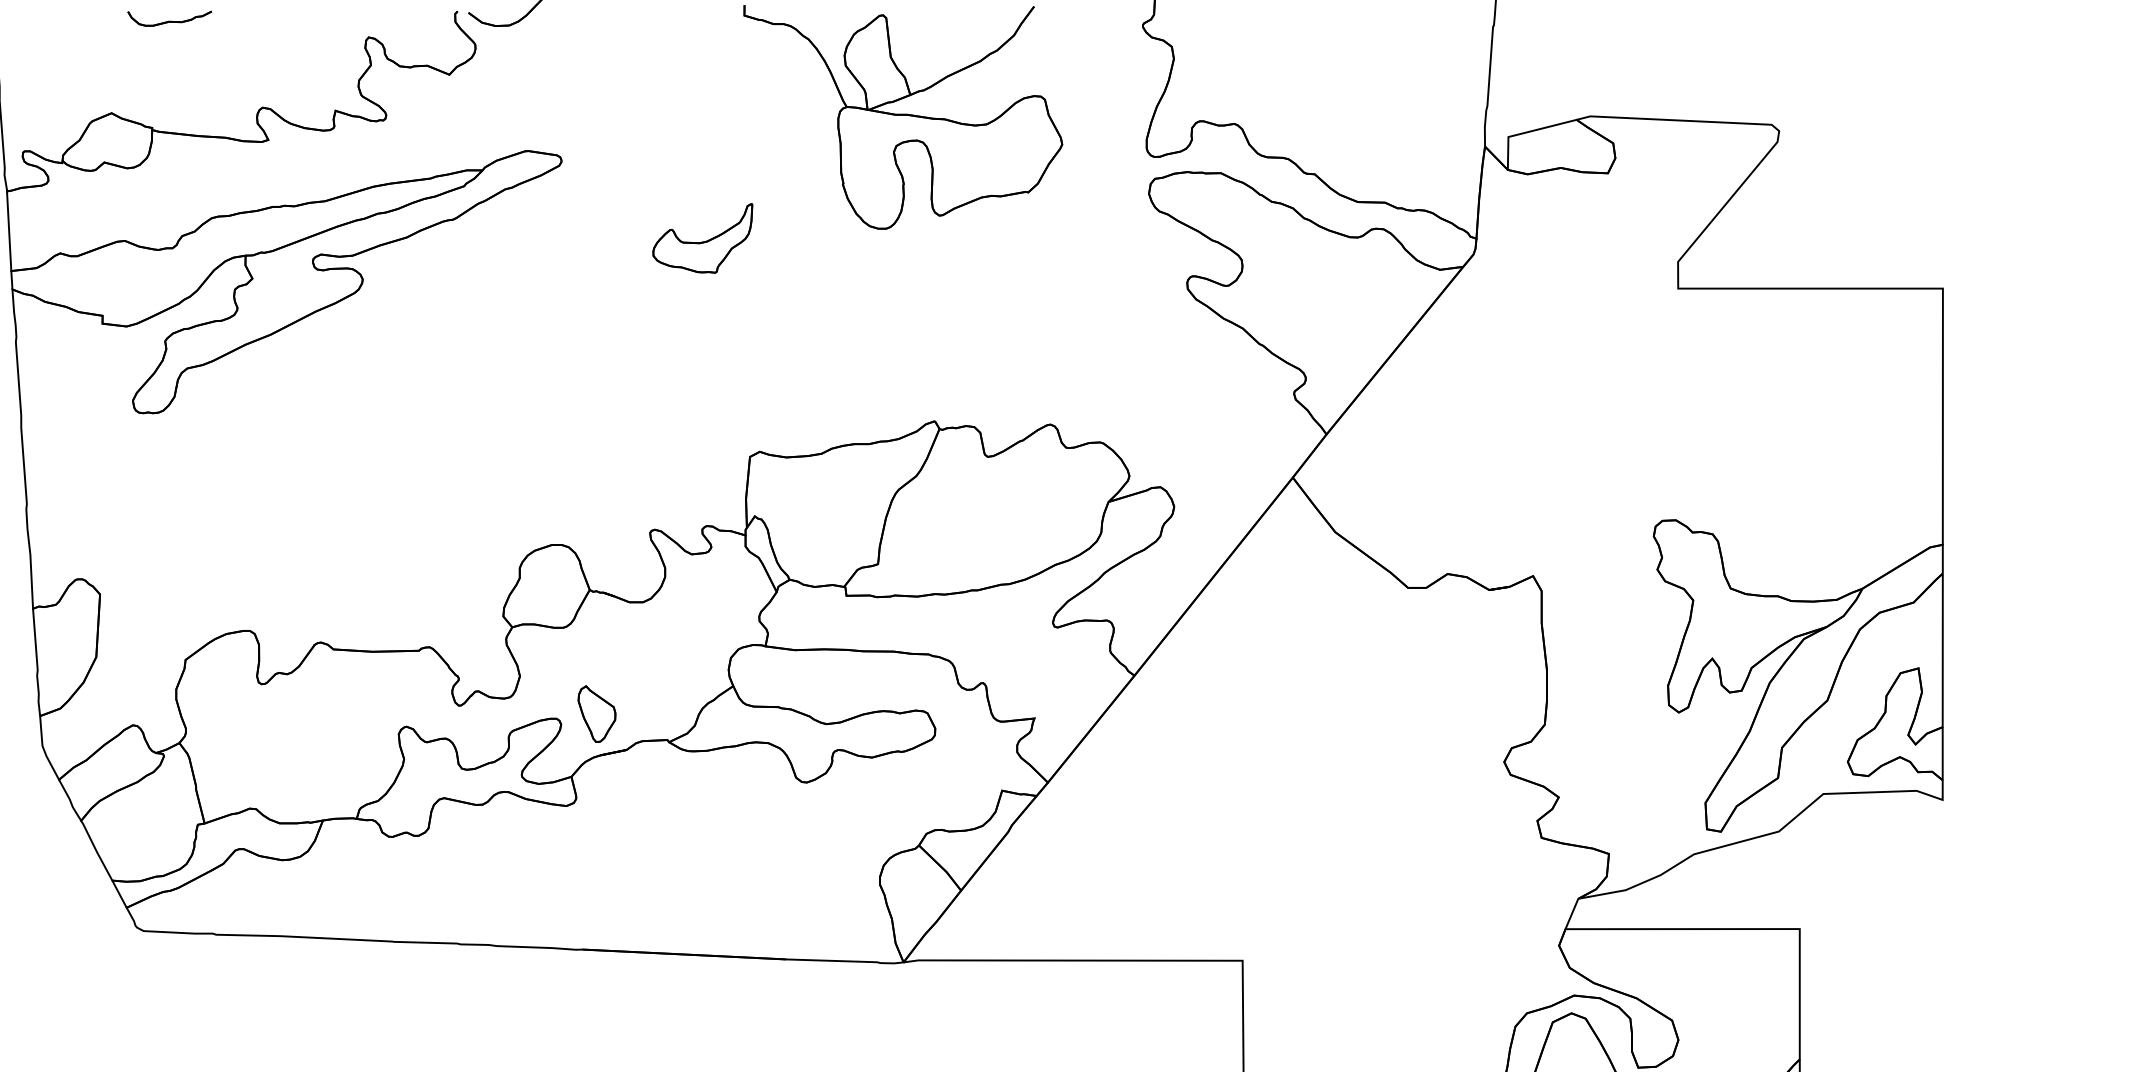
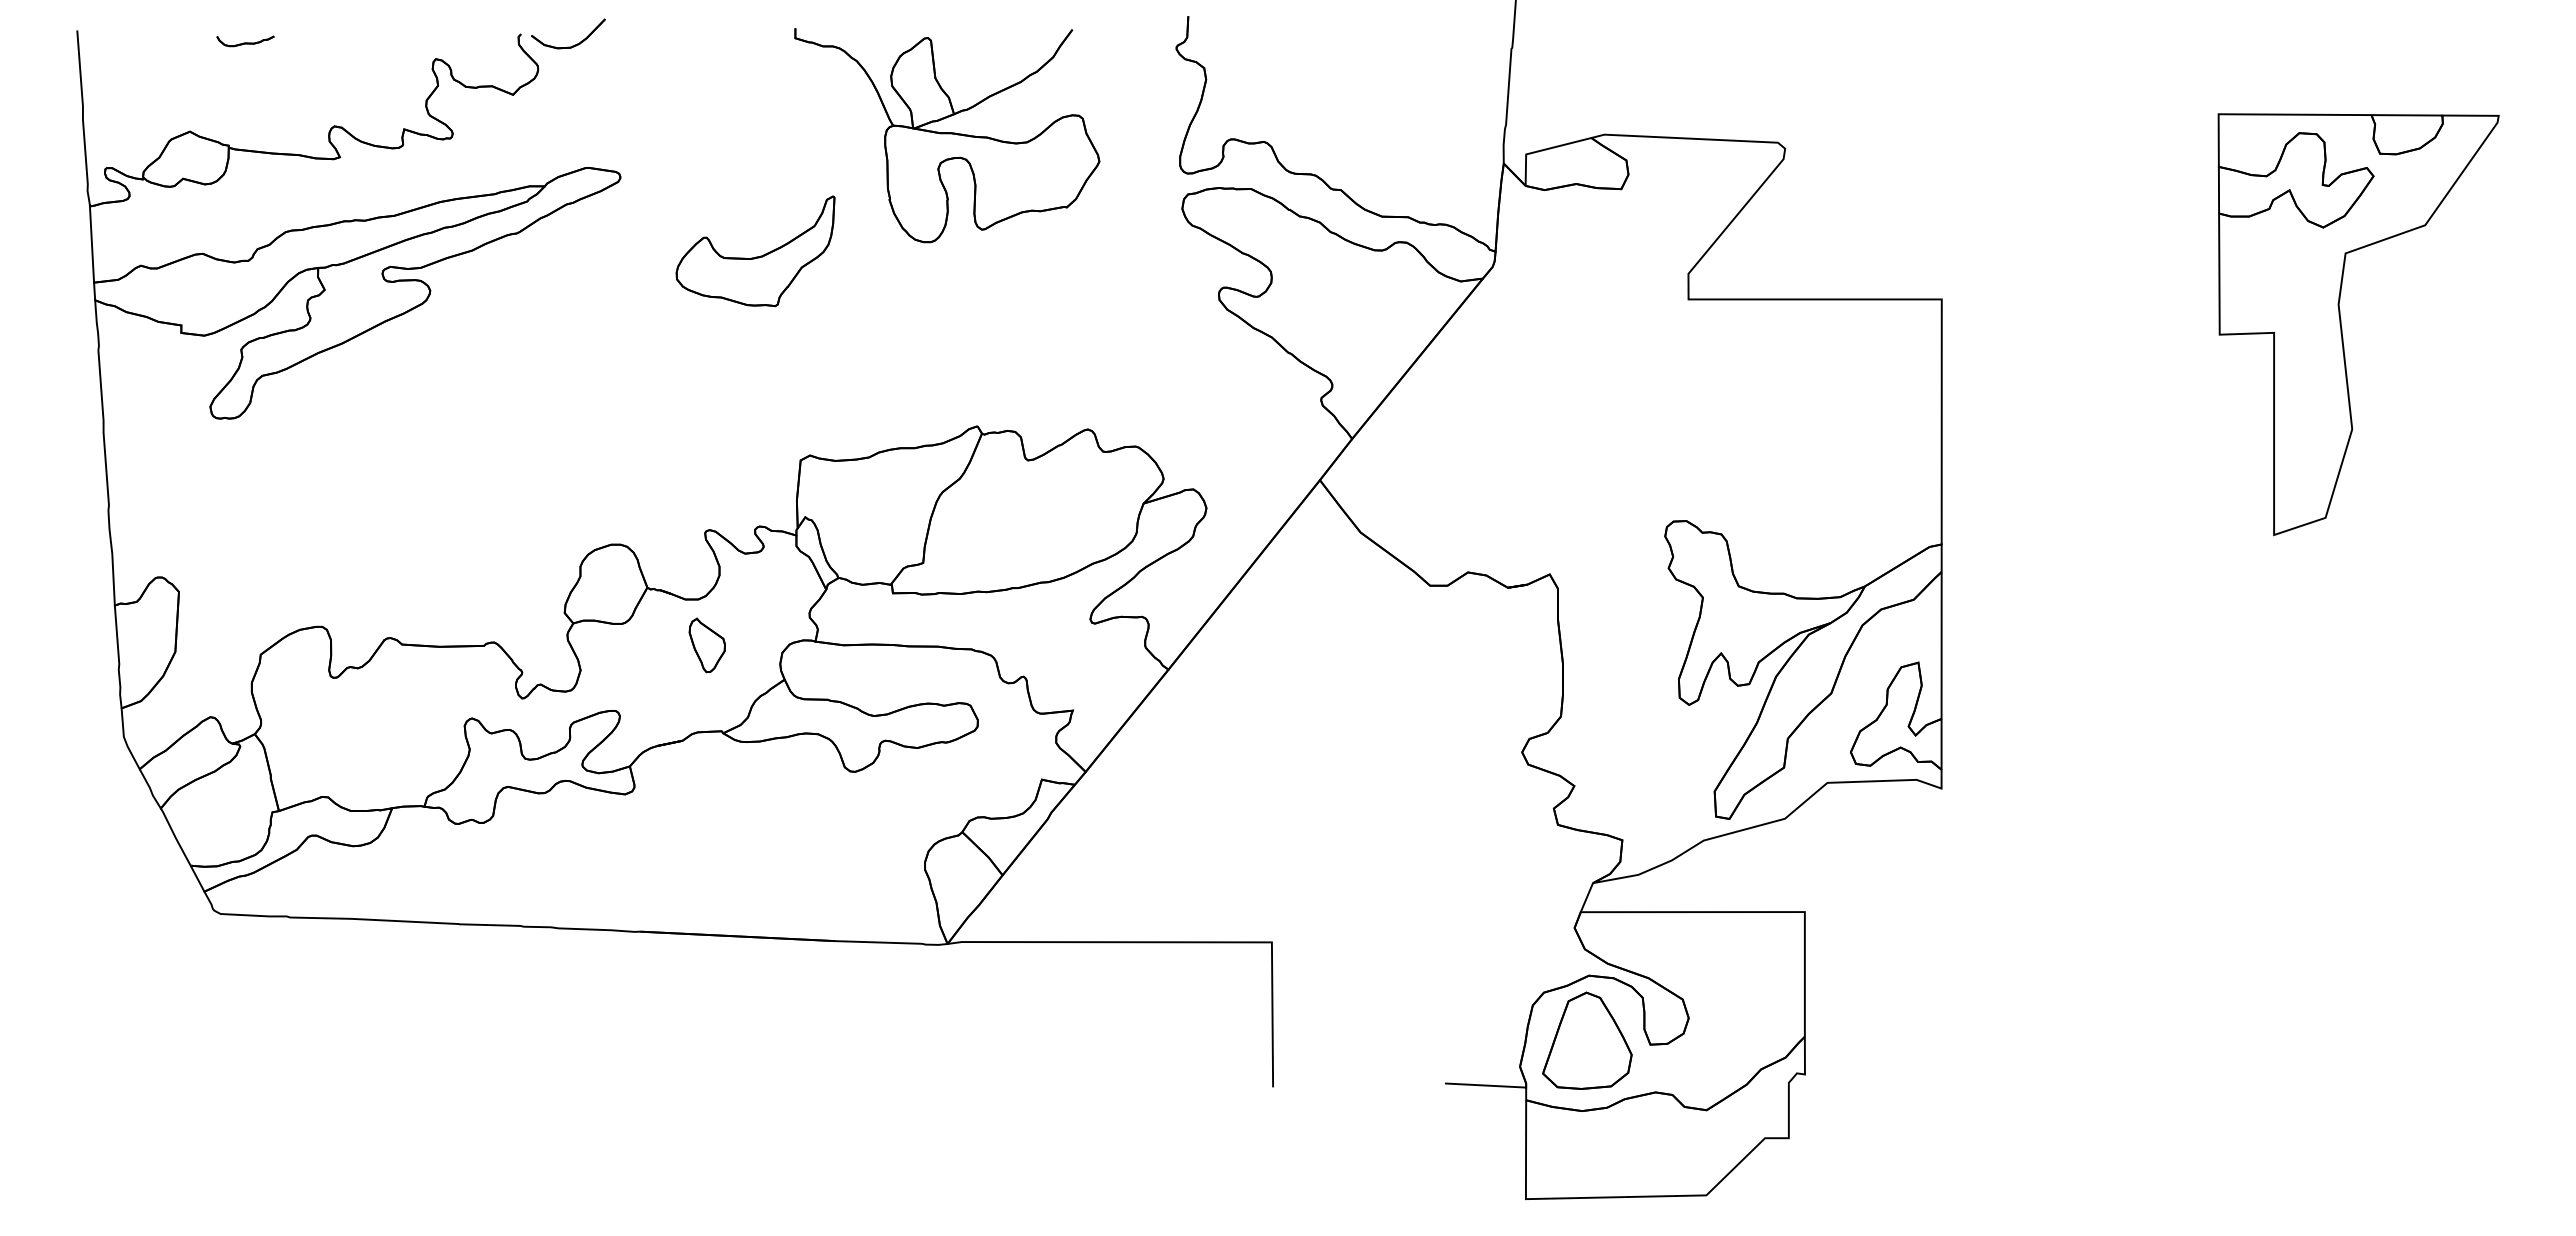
part: (169, 18) -> (245, 41), size x0.71
part: (702, 238) -> (755, 251), size x1.67
part: (596, 714) -> (706, 645), moved

